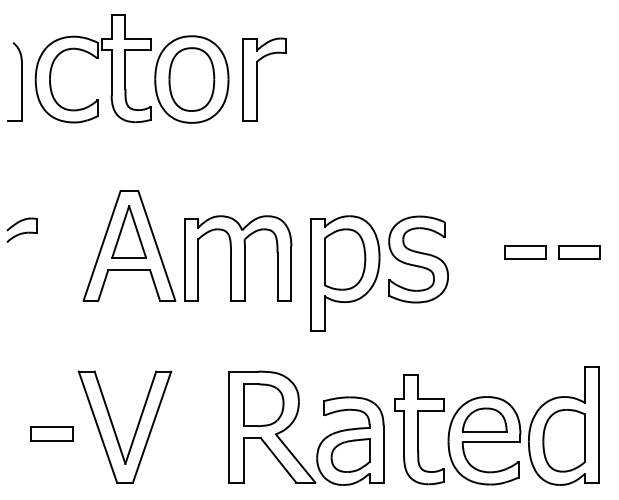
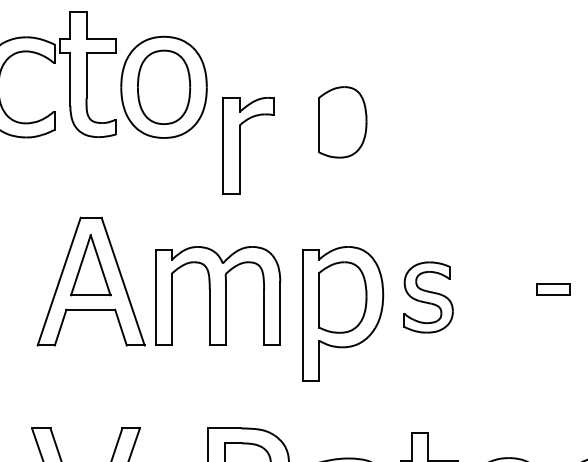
part: (257, 79) -> (240, 145), moved
part: (345, 109) -> (343, 122), added
part: (525, 252) -> (553, 289), size x0.7
part: (418, 259) -> (428, 297), size x0.7

